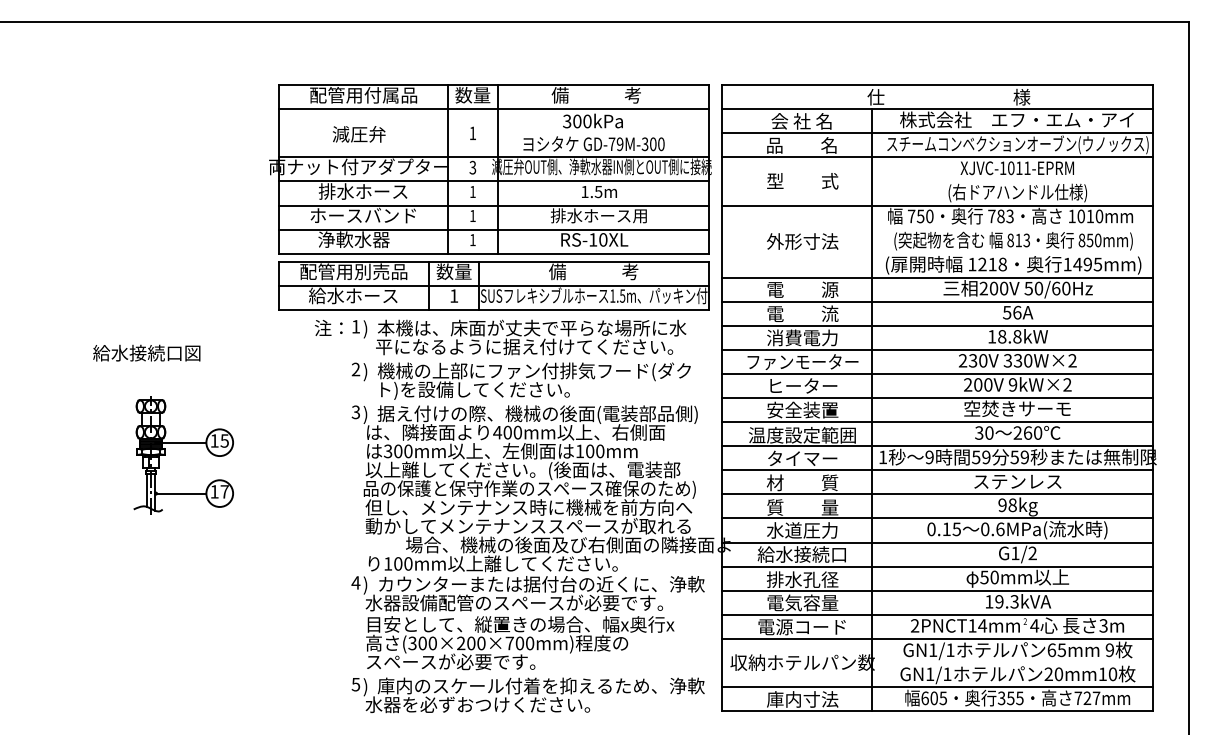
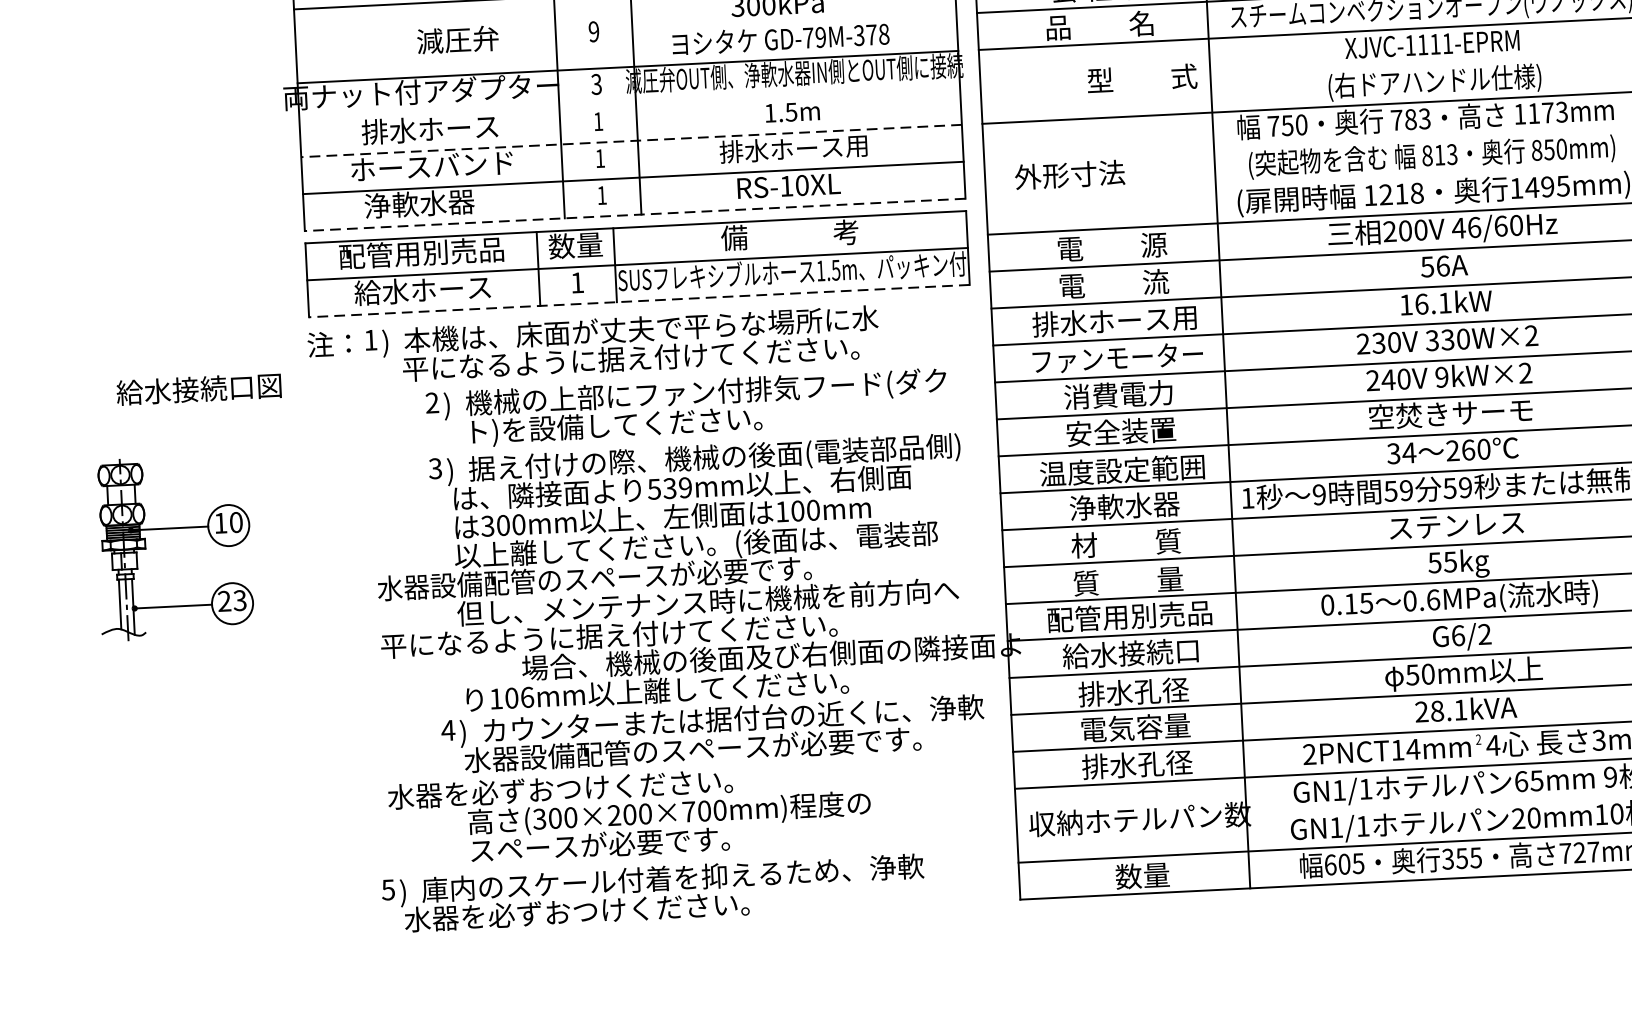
text: (472, 133) -> (593, 31), 1 -> 9
text: (359, 134) -> (458, 40), moved
text: (657, 144) -> (878, 34), GD-79M-300 -> GD-79M-378
text: (1011, 168) -> (1423, 45), XJVC-1011-EPRM -> XJVC-1111-EPRM
line: (493, 181) -> (629, 104), removed
text: (802, 181) -> (1141, 79), moved
line: (493, 205) -> (631, 140), solid -> dashed
text: (1090, 216) -> (1548, 112), 1010mm -> 1173mm
text: (802, 241) -> (1069, 174), moved
line: (493, 253) -> (634, 214), solid -> dashed
text: (1033, 288) -> (1466, 227), 50/60Hz -> 46/60Hz
line: (493, 309) -> (638, 300), solid -> dashed
text: (1009, 336) -> (1432, 303), 18.8kW -> 16.1kW
text: (500, 337) -> (593, 345), moved
text: (801, 337) -> (1113, 320), 消費電力 -> 排水ホース用
text: (146, 352) -> (198, 388), moved
text: (977, 384) -> (1387, 379), 200V -> 240V
text: (802, 385) -> (1118, 394), ヒーター -> 消費電力
text: (507, 432) -> (669, 488), 400mm -> 539mm
text: (988, 432) -> (1407, 452), 30 -> 34
text: (224, 440) -> (235, 521), 15 -> 10
text: (802, 458) -> (1124, 506), タイマー -> 浄軟水器
text: (504, 489) -> (669, 576), 品の保護と保守作業のスペース確保のため) -> 水器設備配管のスペースが必要です。
text: (219, 491) -> (231, 600), 17 -> 23
text: (1007, 504) -> (1442, 561), 98kg -> 55kg
text: (502, 525) -> (668, 631), 動かしてメンテナンススペースが取れる -> 平になるように据え付けてください。
text: (802, 530) -> (1129, 616), 水道圧力 -> 配管用別売品
text: (1015, 553) -> (1458, 635), G1/2 -> G6/2
text: (408, 563) -> (527, 696), 100mm -> 106mm
text: (1001, 601) -> (1440, 710), 19.3kVA -> 28.1kVA
text: (494, 624) -> (664, 783), 目安として、縦置きの場合、幅x奥行x -> 水器を必ずおつけください。
text: (801, 626) -> (1135, 763), 電源コード -> 排水孔径
text: (527, 695) -> (652, 893), moved
text: (802, 699) -> (1142, 875), 庫内寸法 -> 数量

